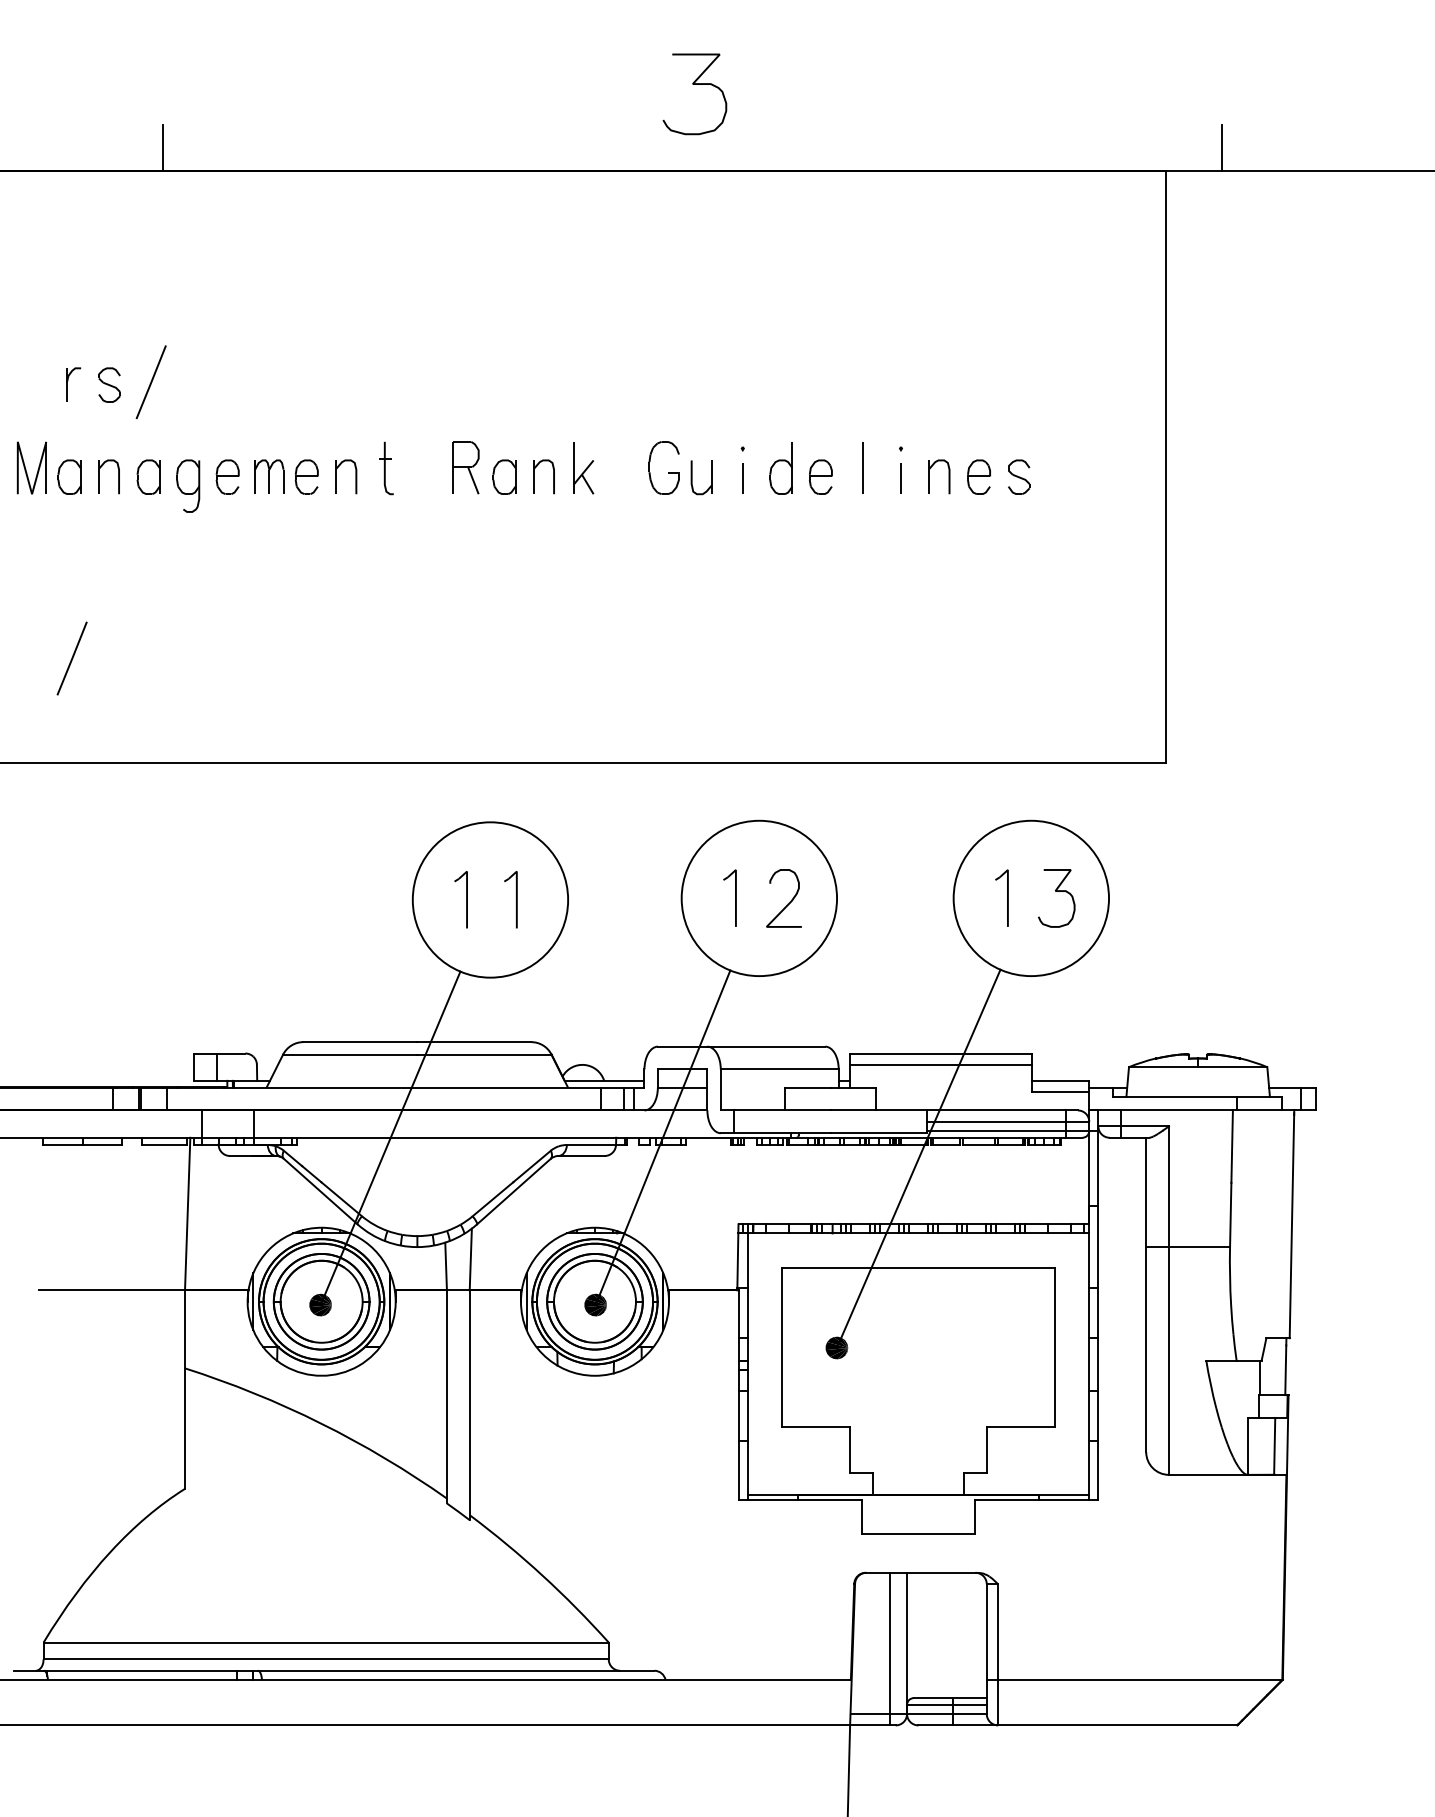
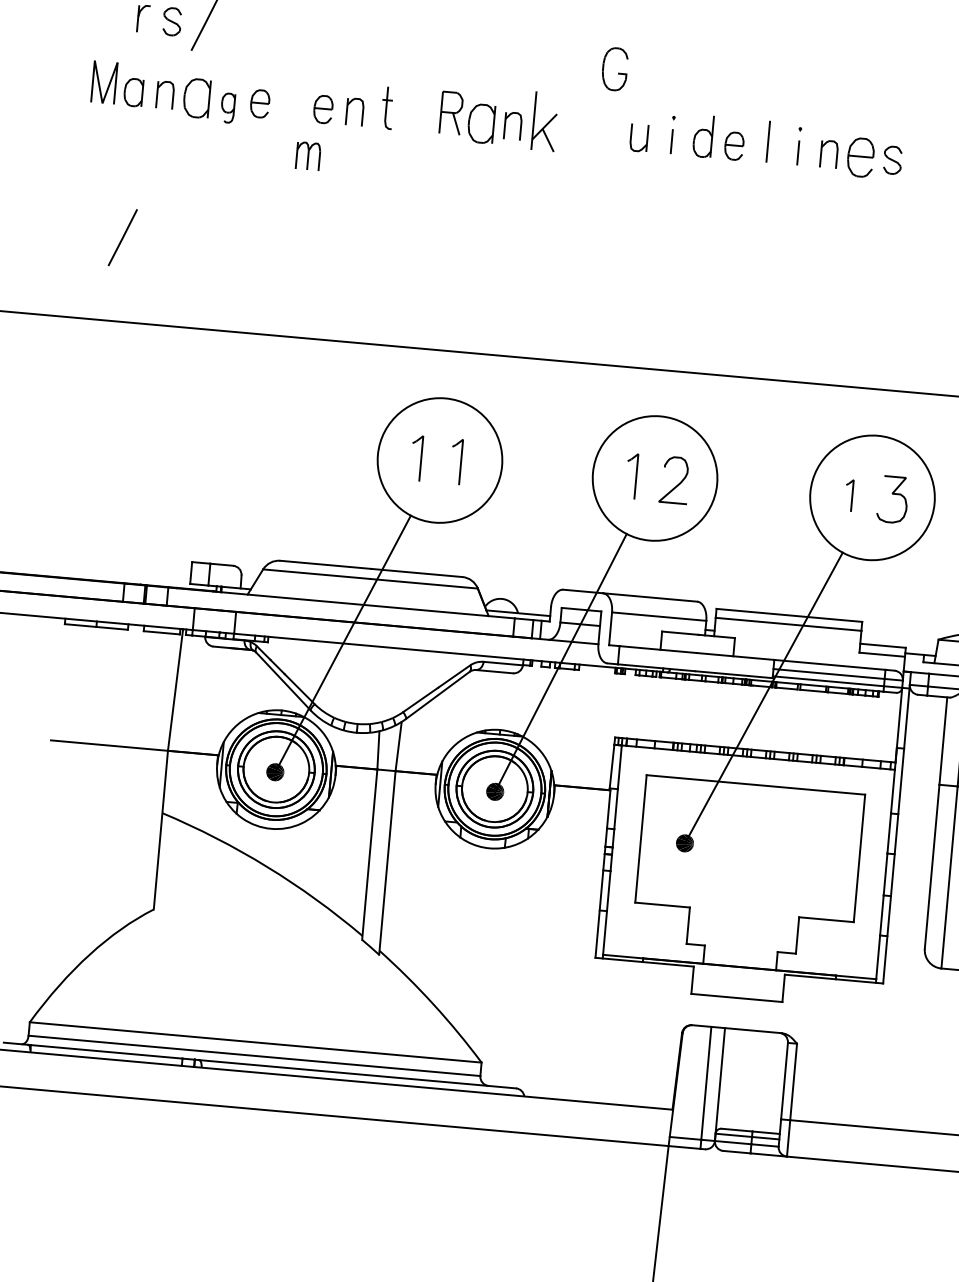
part: (583, 468) -> (545, 122), size x1.4
part: (668, 472) -> (618, 73), moved
part: (148, 476) -> (196, 97), size x1.4
part: (269, 476) -> (308, 155), moved
part: (504, 476) -> (481, 122), size x1.4
part: (978, 476) -> (860, 156), size x1.4
part: (188, 485) -> (228, 107), size x0.7
part: (1001, 897) -> (848, 494), size x0.7

